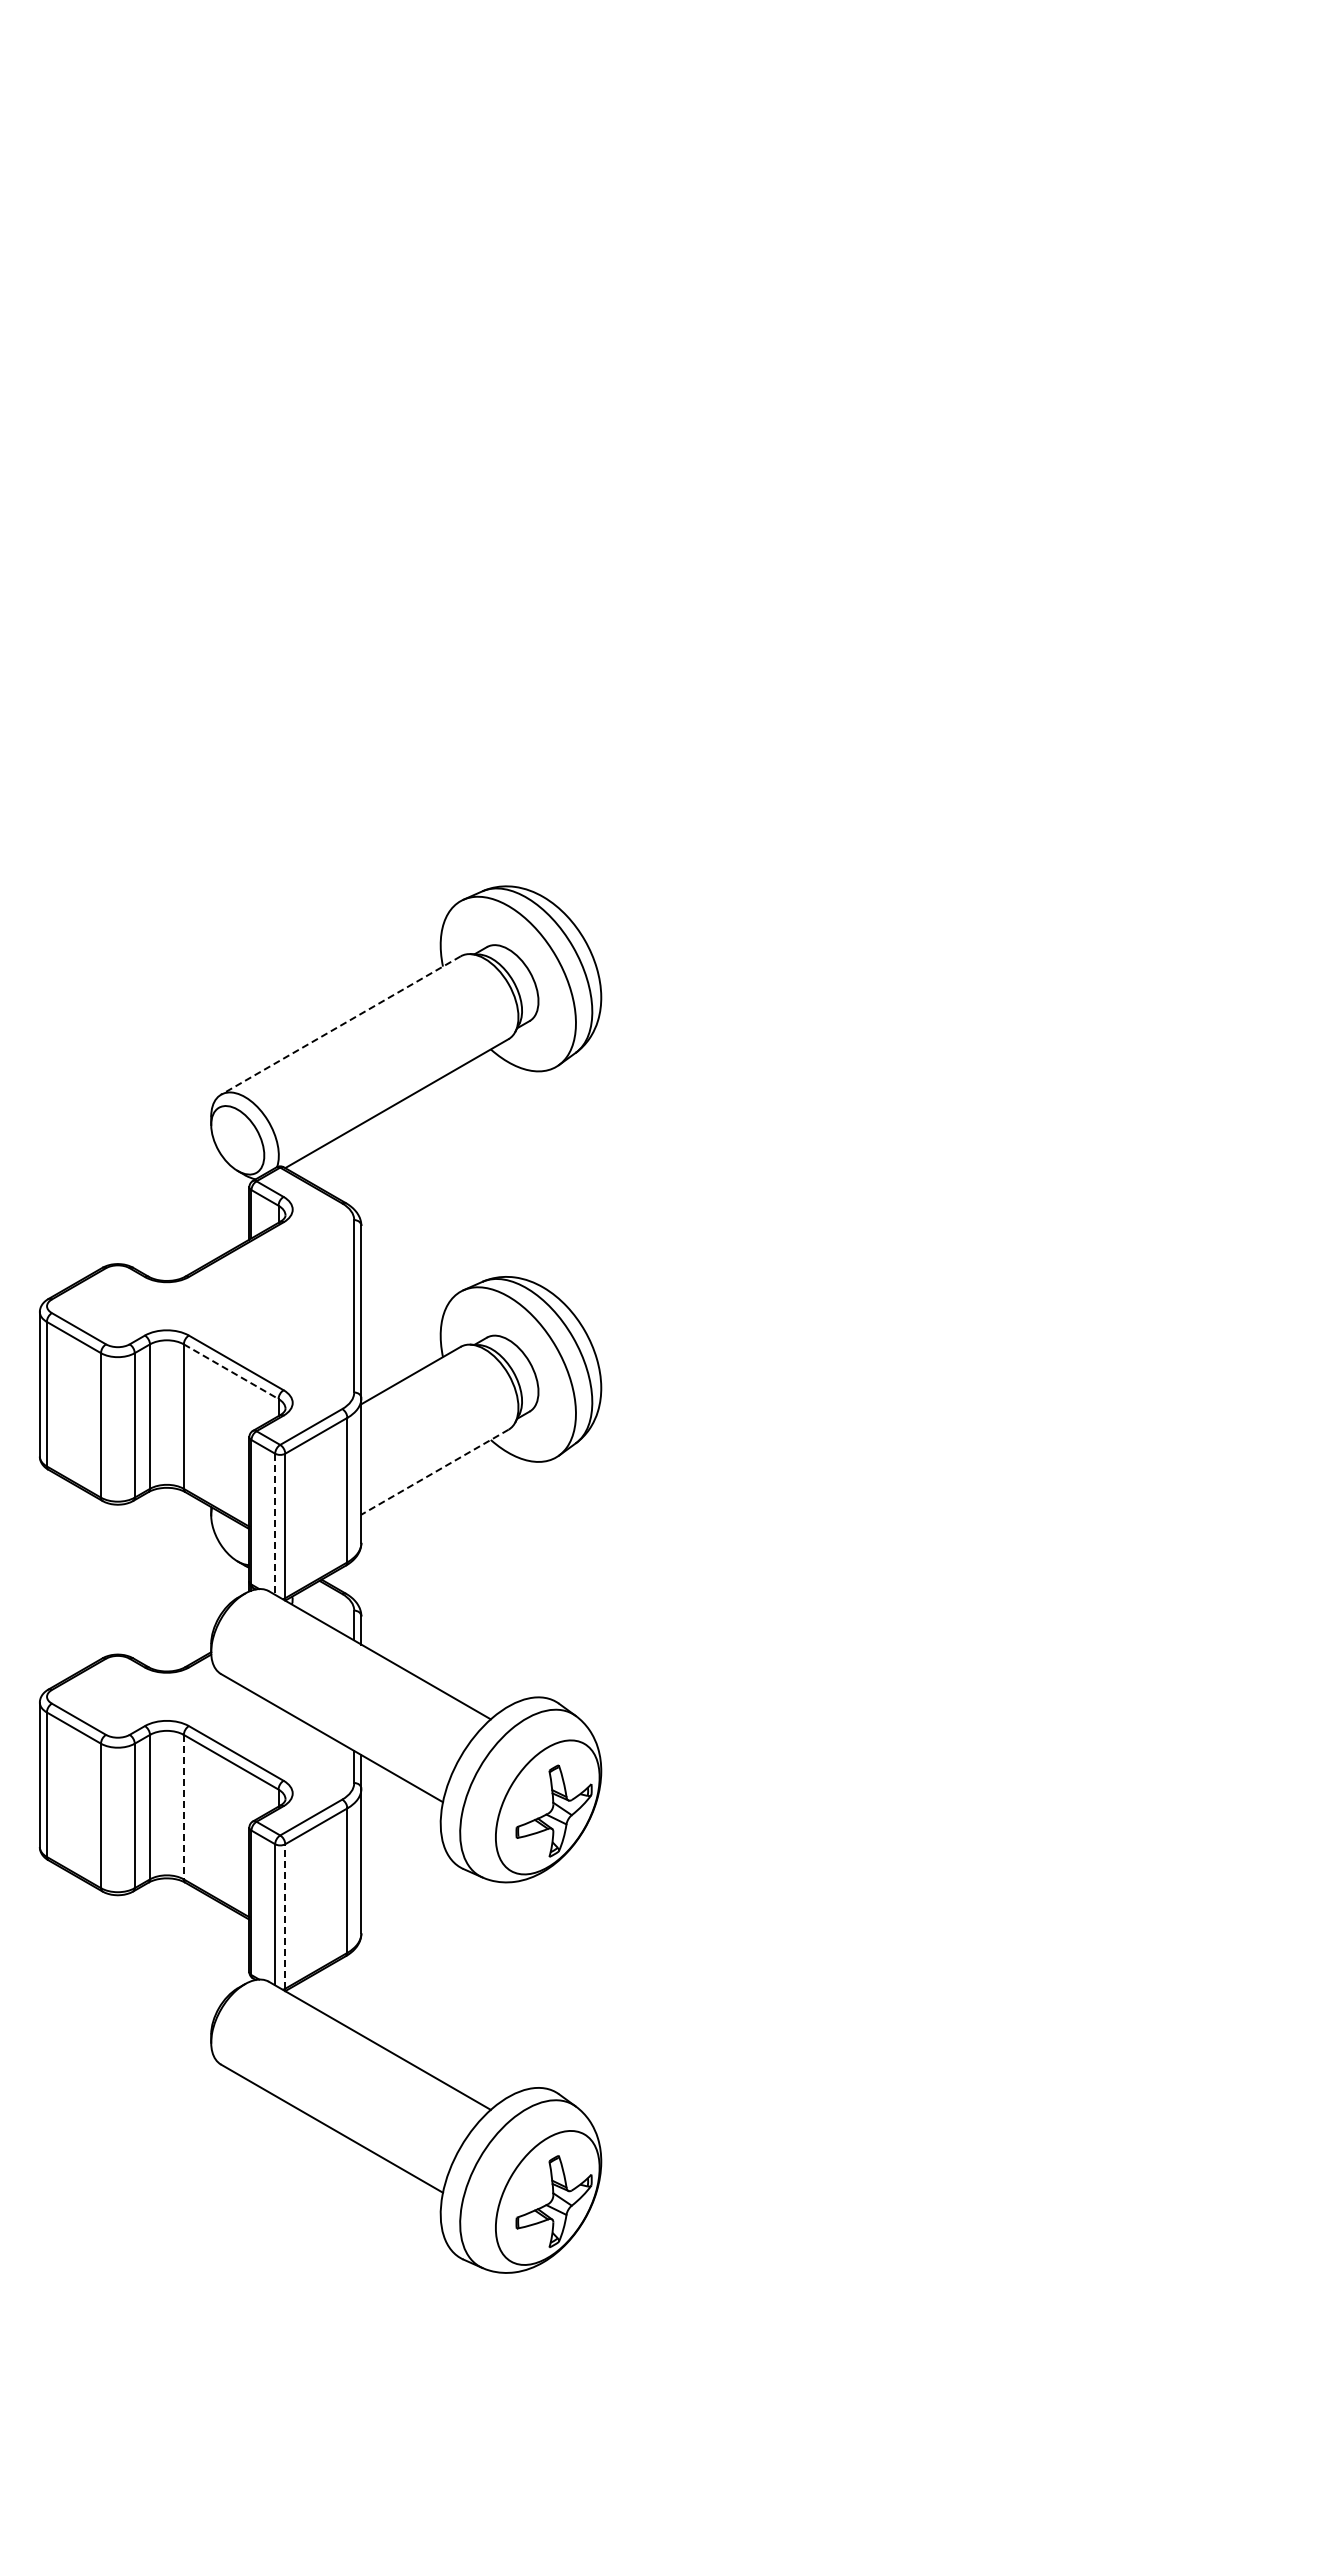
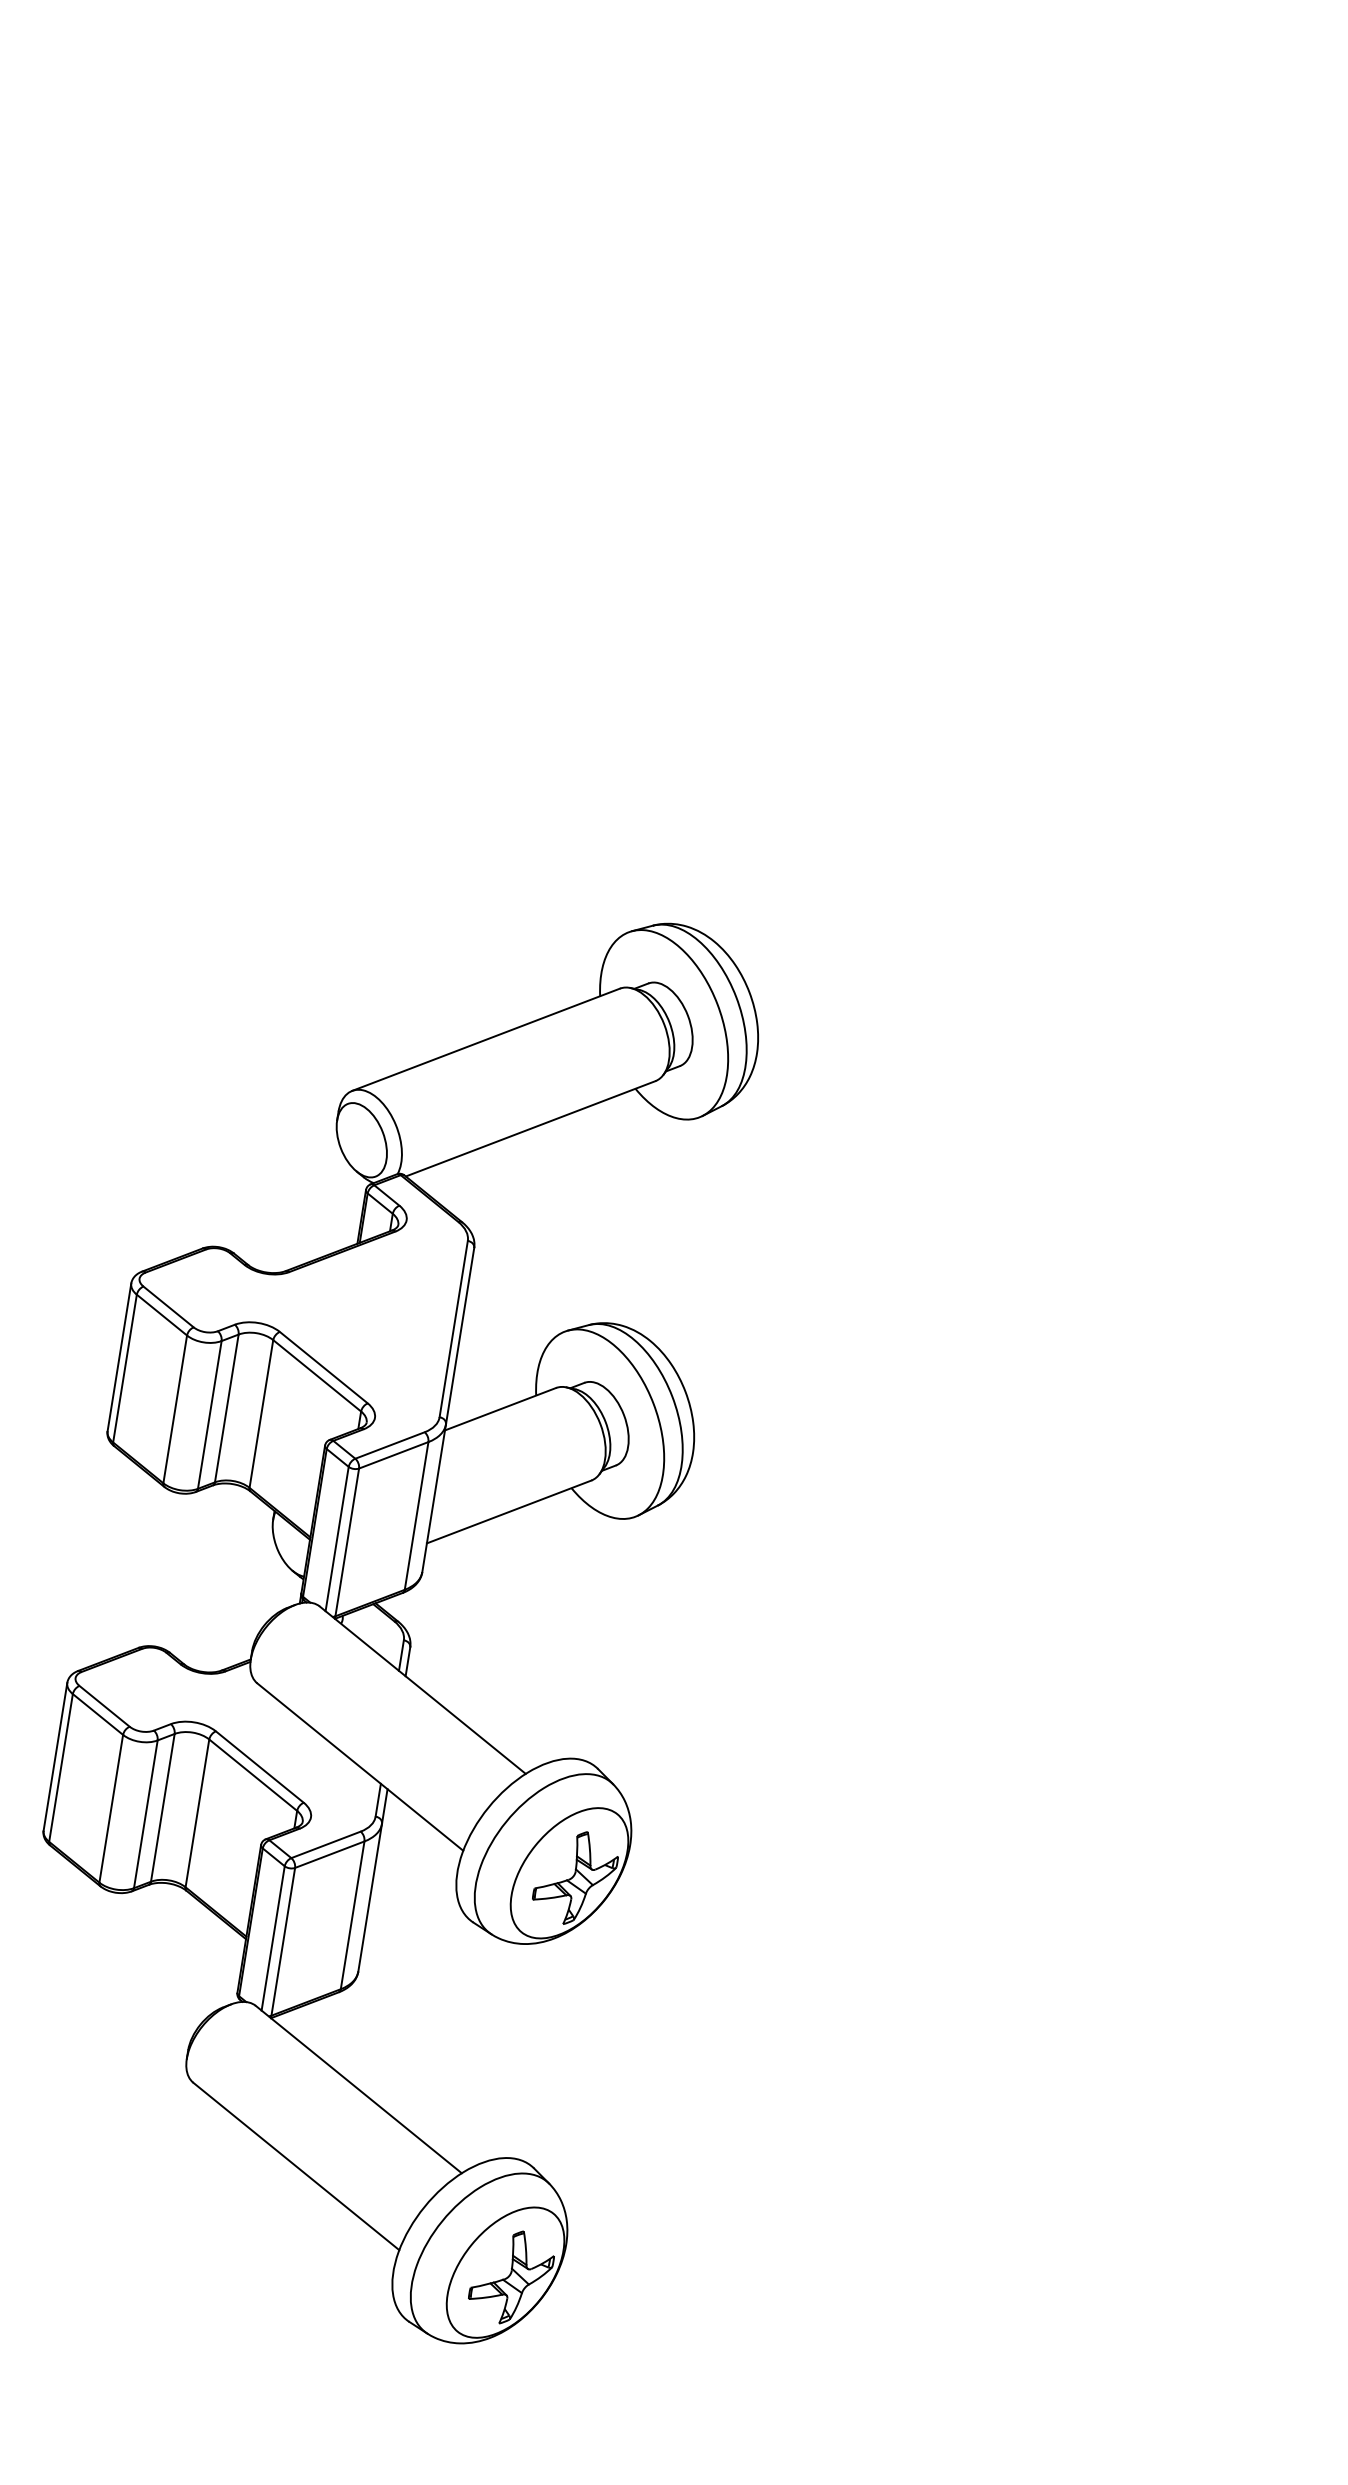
line: (340, 1025) -> (485, 1039), dashed -> solid
line: (231, 1371) -> (317, 1375), dashed -> solid
line: (434, 1472) -> (508, 1512), dashed -> solid
line: (275, 1524) -> (337, 1539), dashed -> solid
line: (183, 1807) -> (197, 1813), dashed -> solid
line: (285, 1915) -> (283, 1940), dashed -> solid

